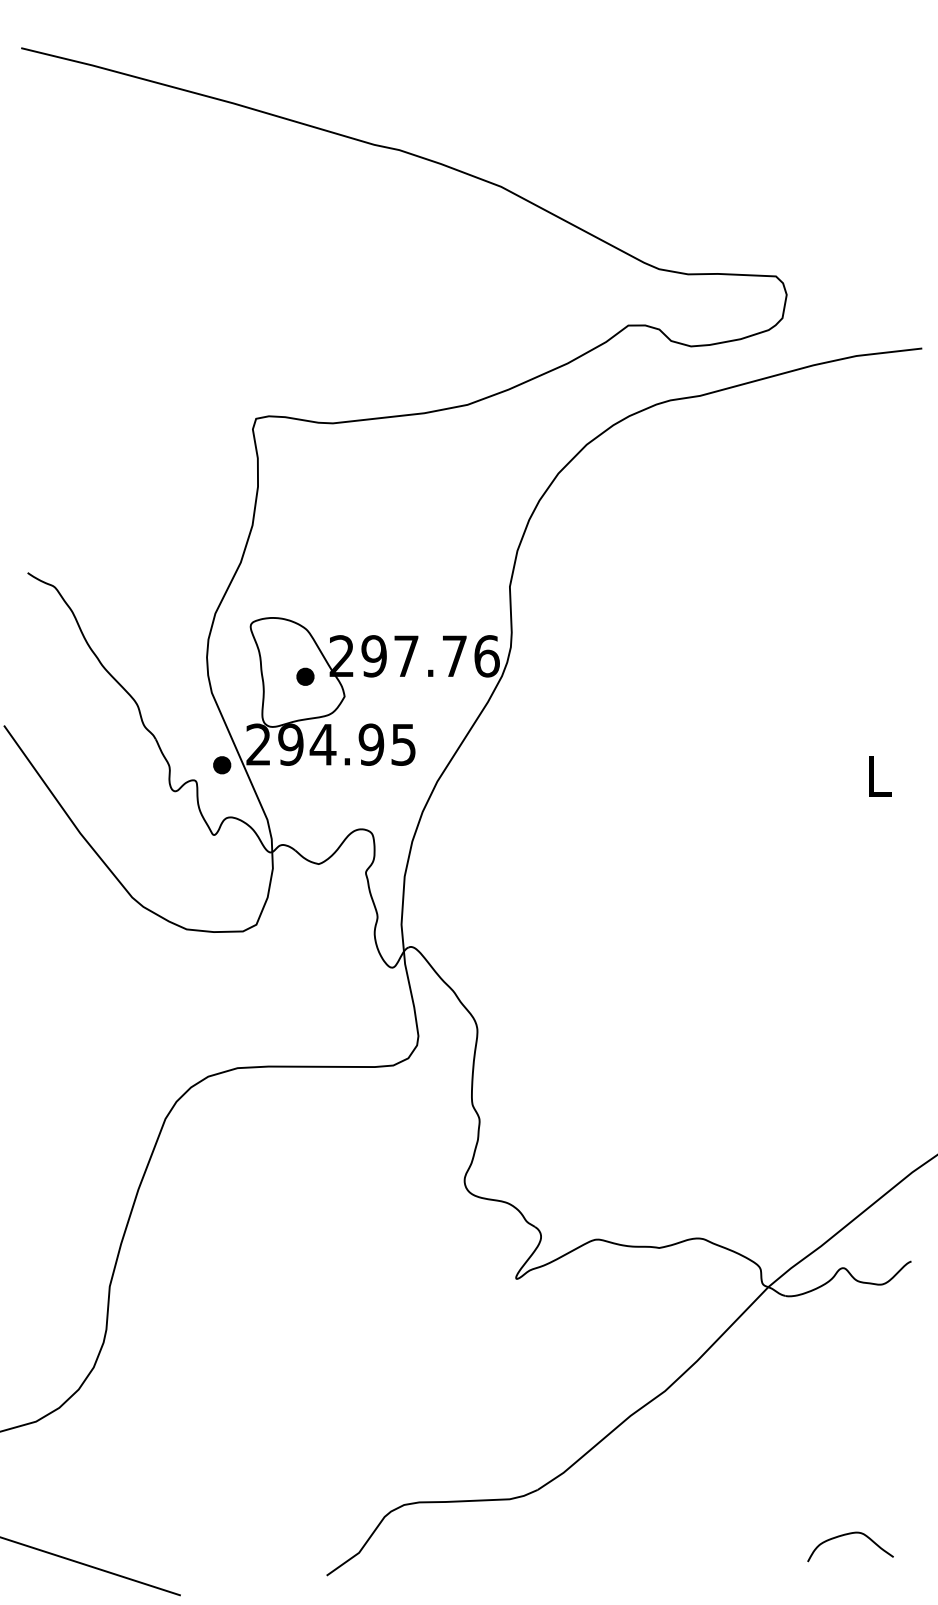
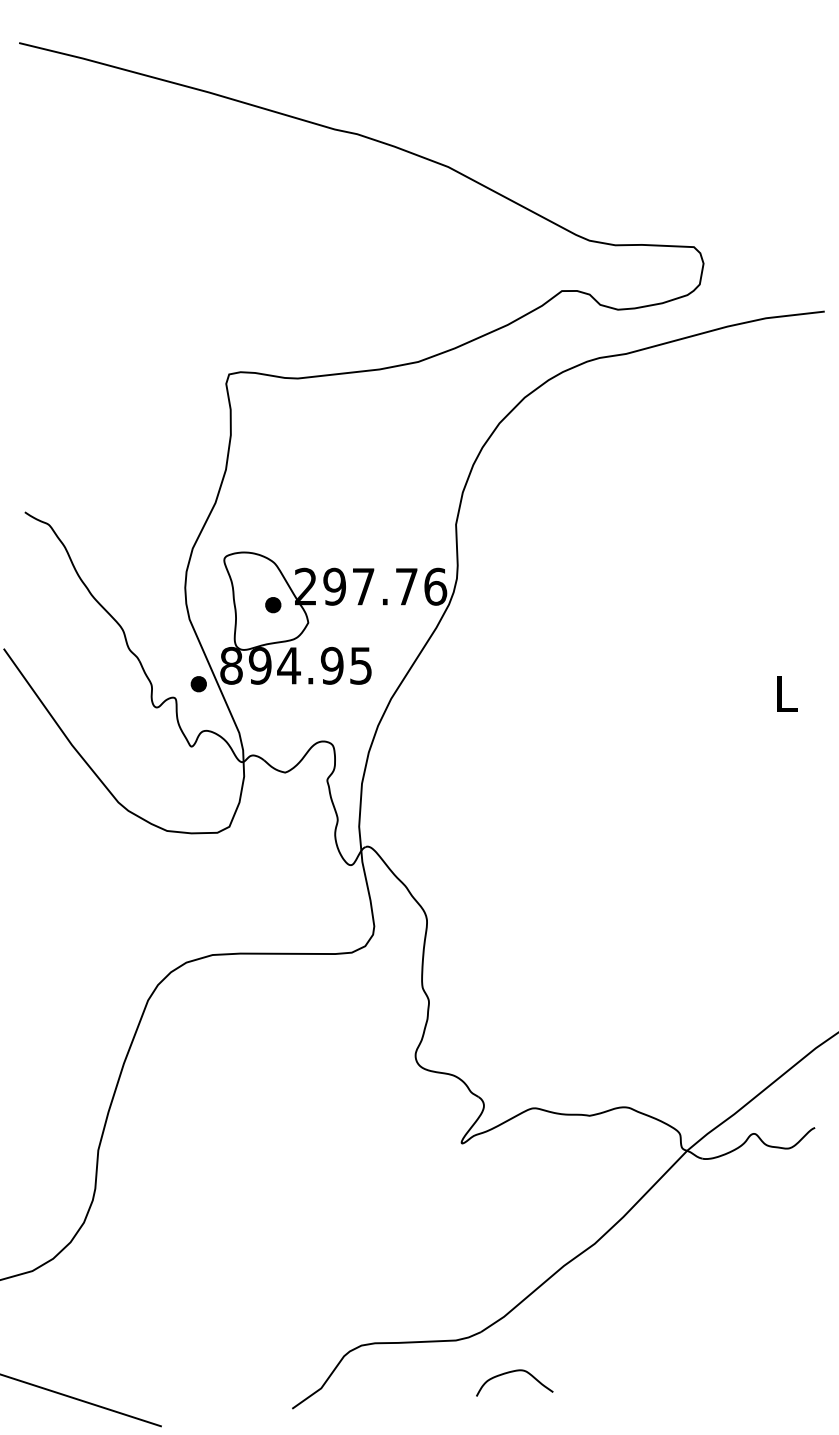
text: (258, 744) -> (231, 665), 294.95 -> 894.95
curve: (846, 1535) -> (511, 1372), moved

